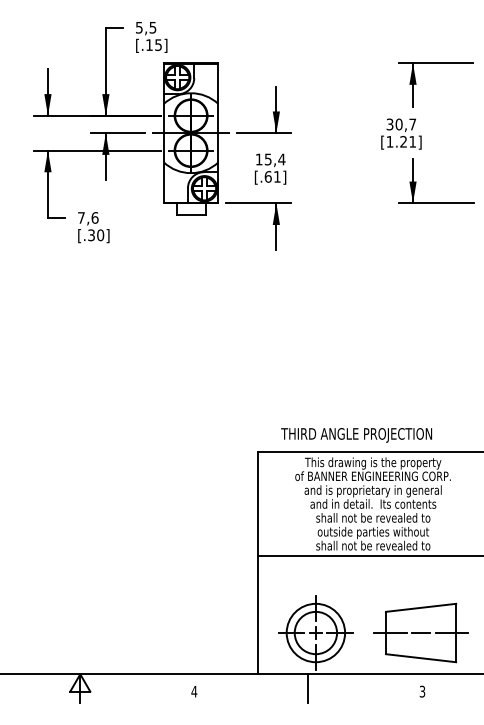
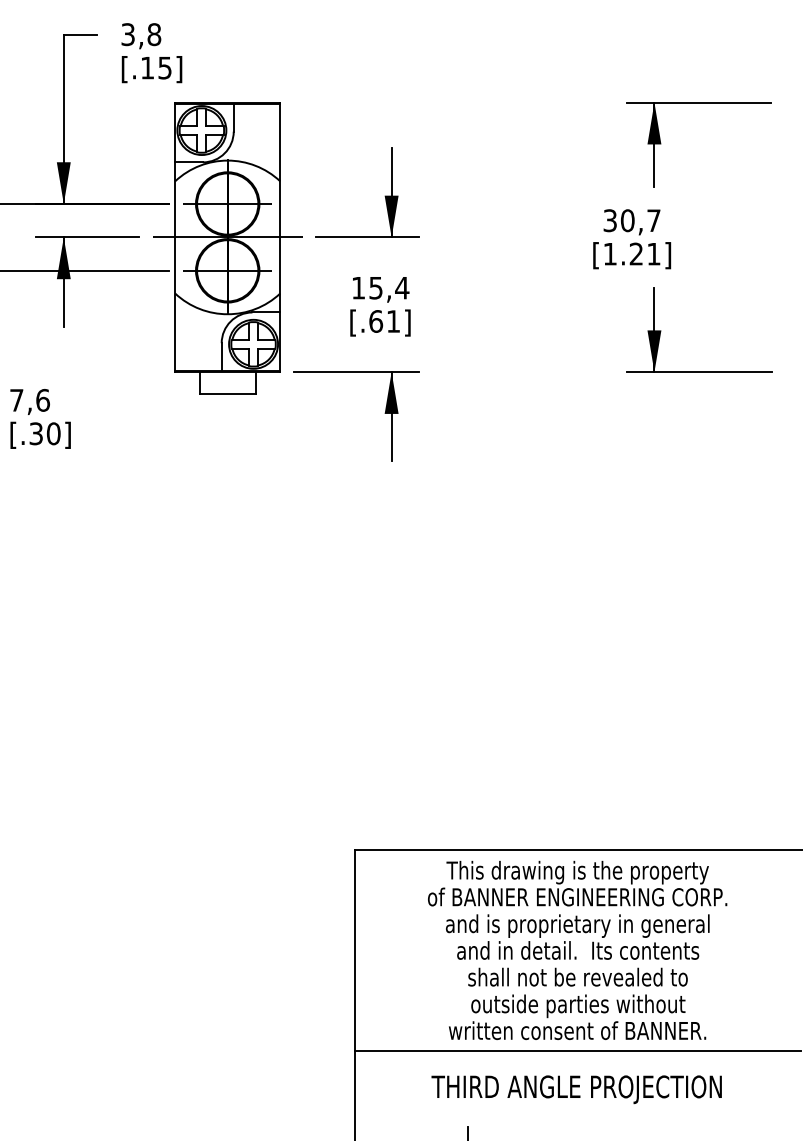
text: (146, 27) -> (141, 34), 5,5 -> 3,8
text: (356, 435) -> (576, 1089), moved
text: (372, 545) -> (576, 1030), shall not be revealed to -> written consent of BANNER.

